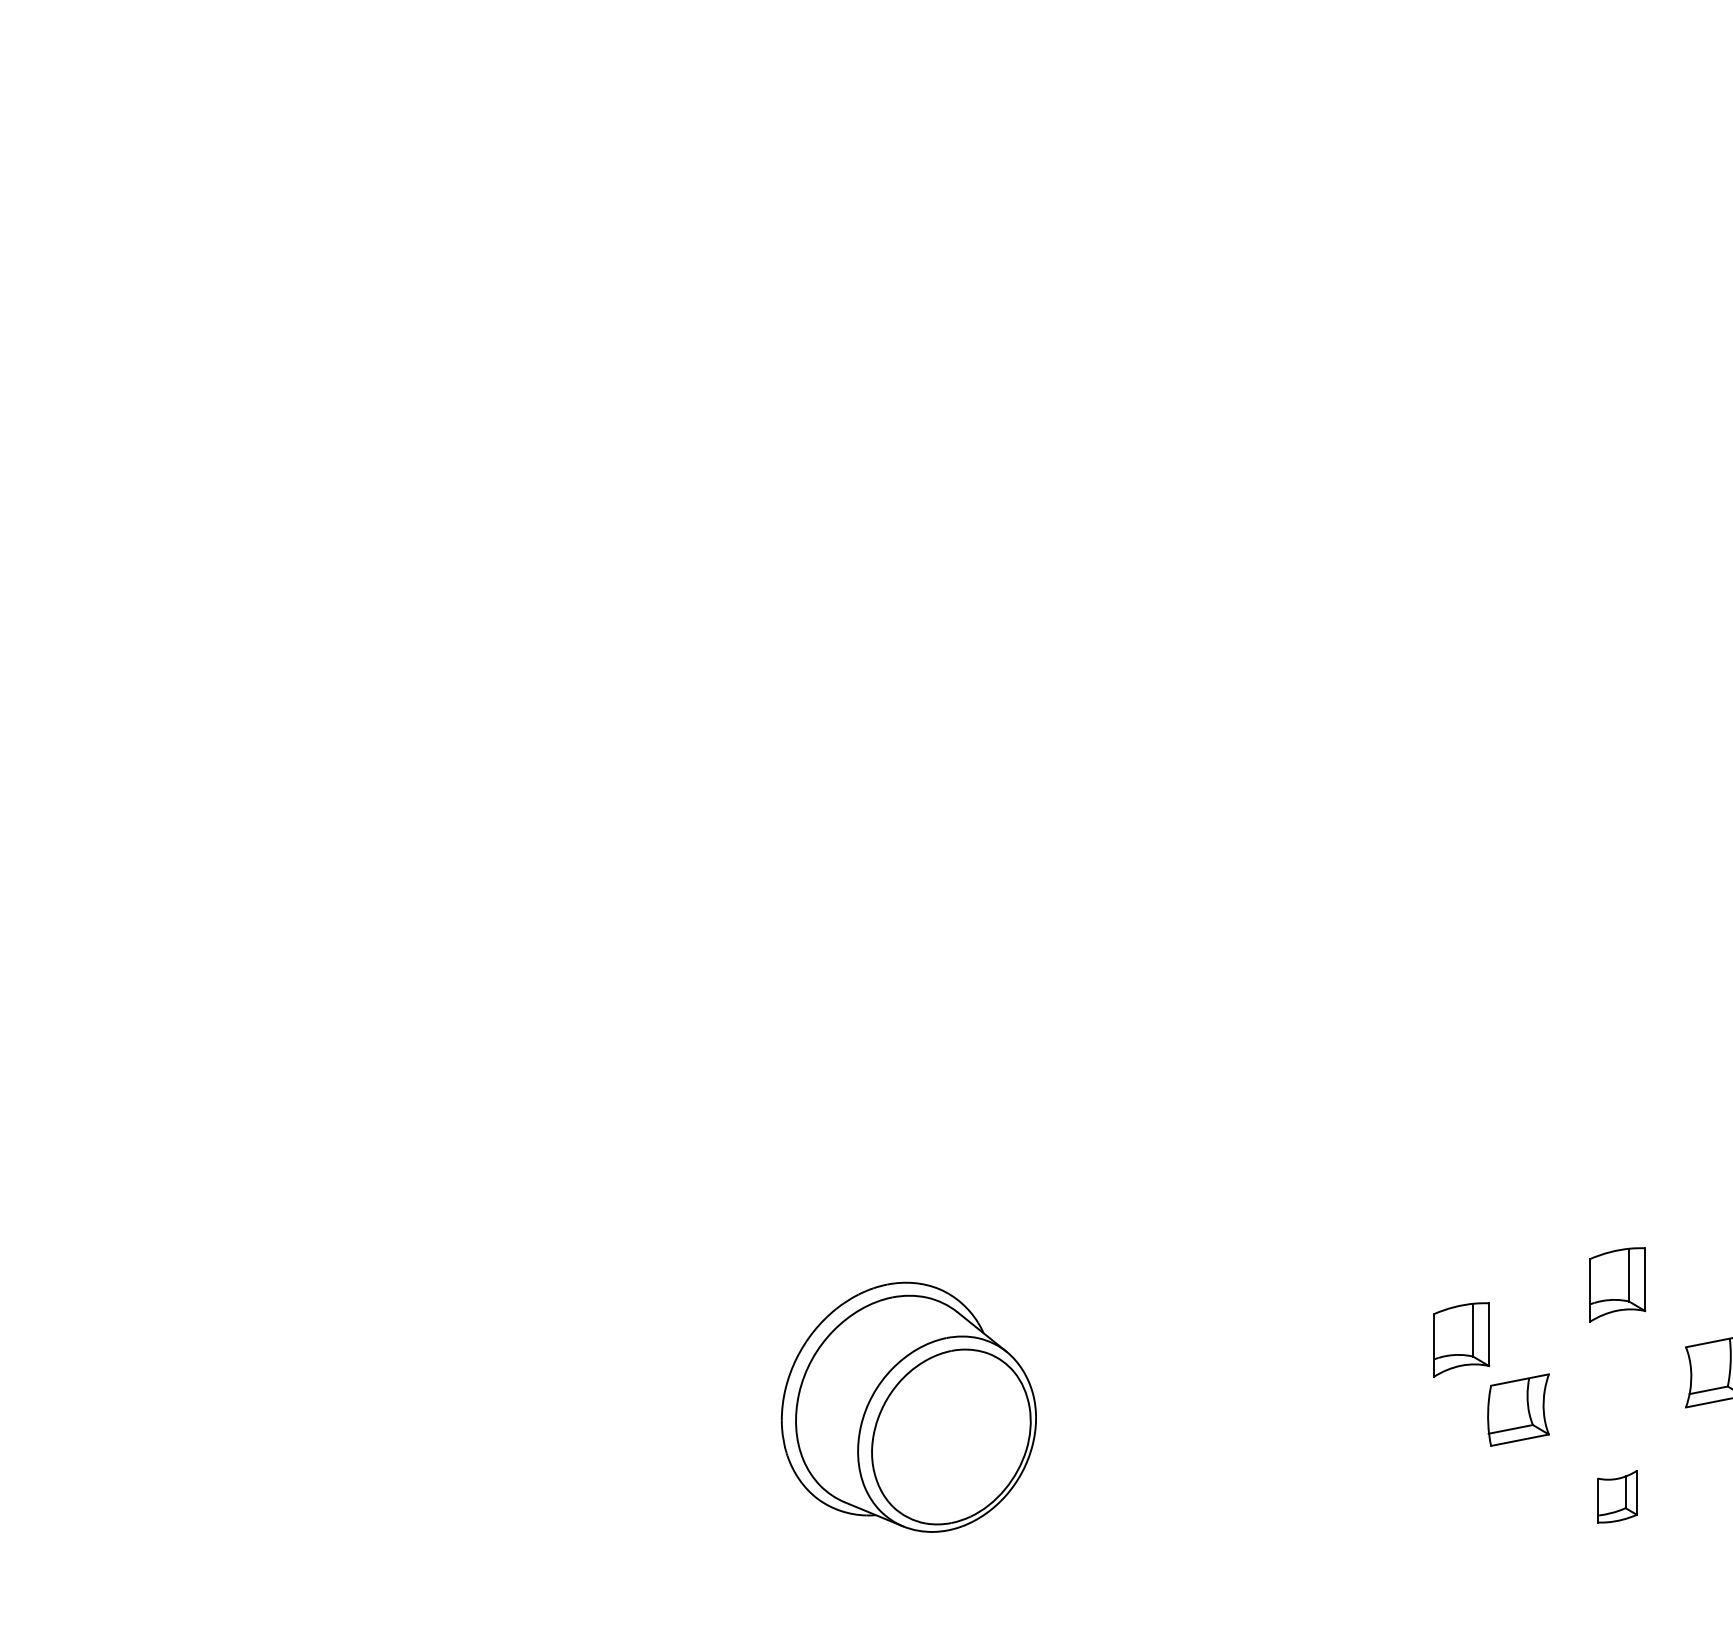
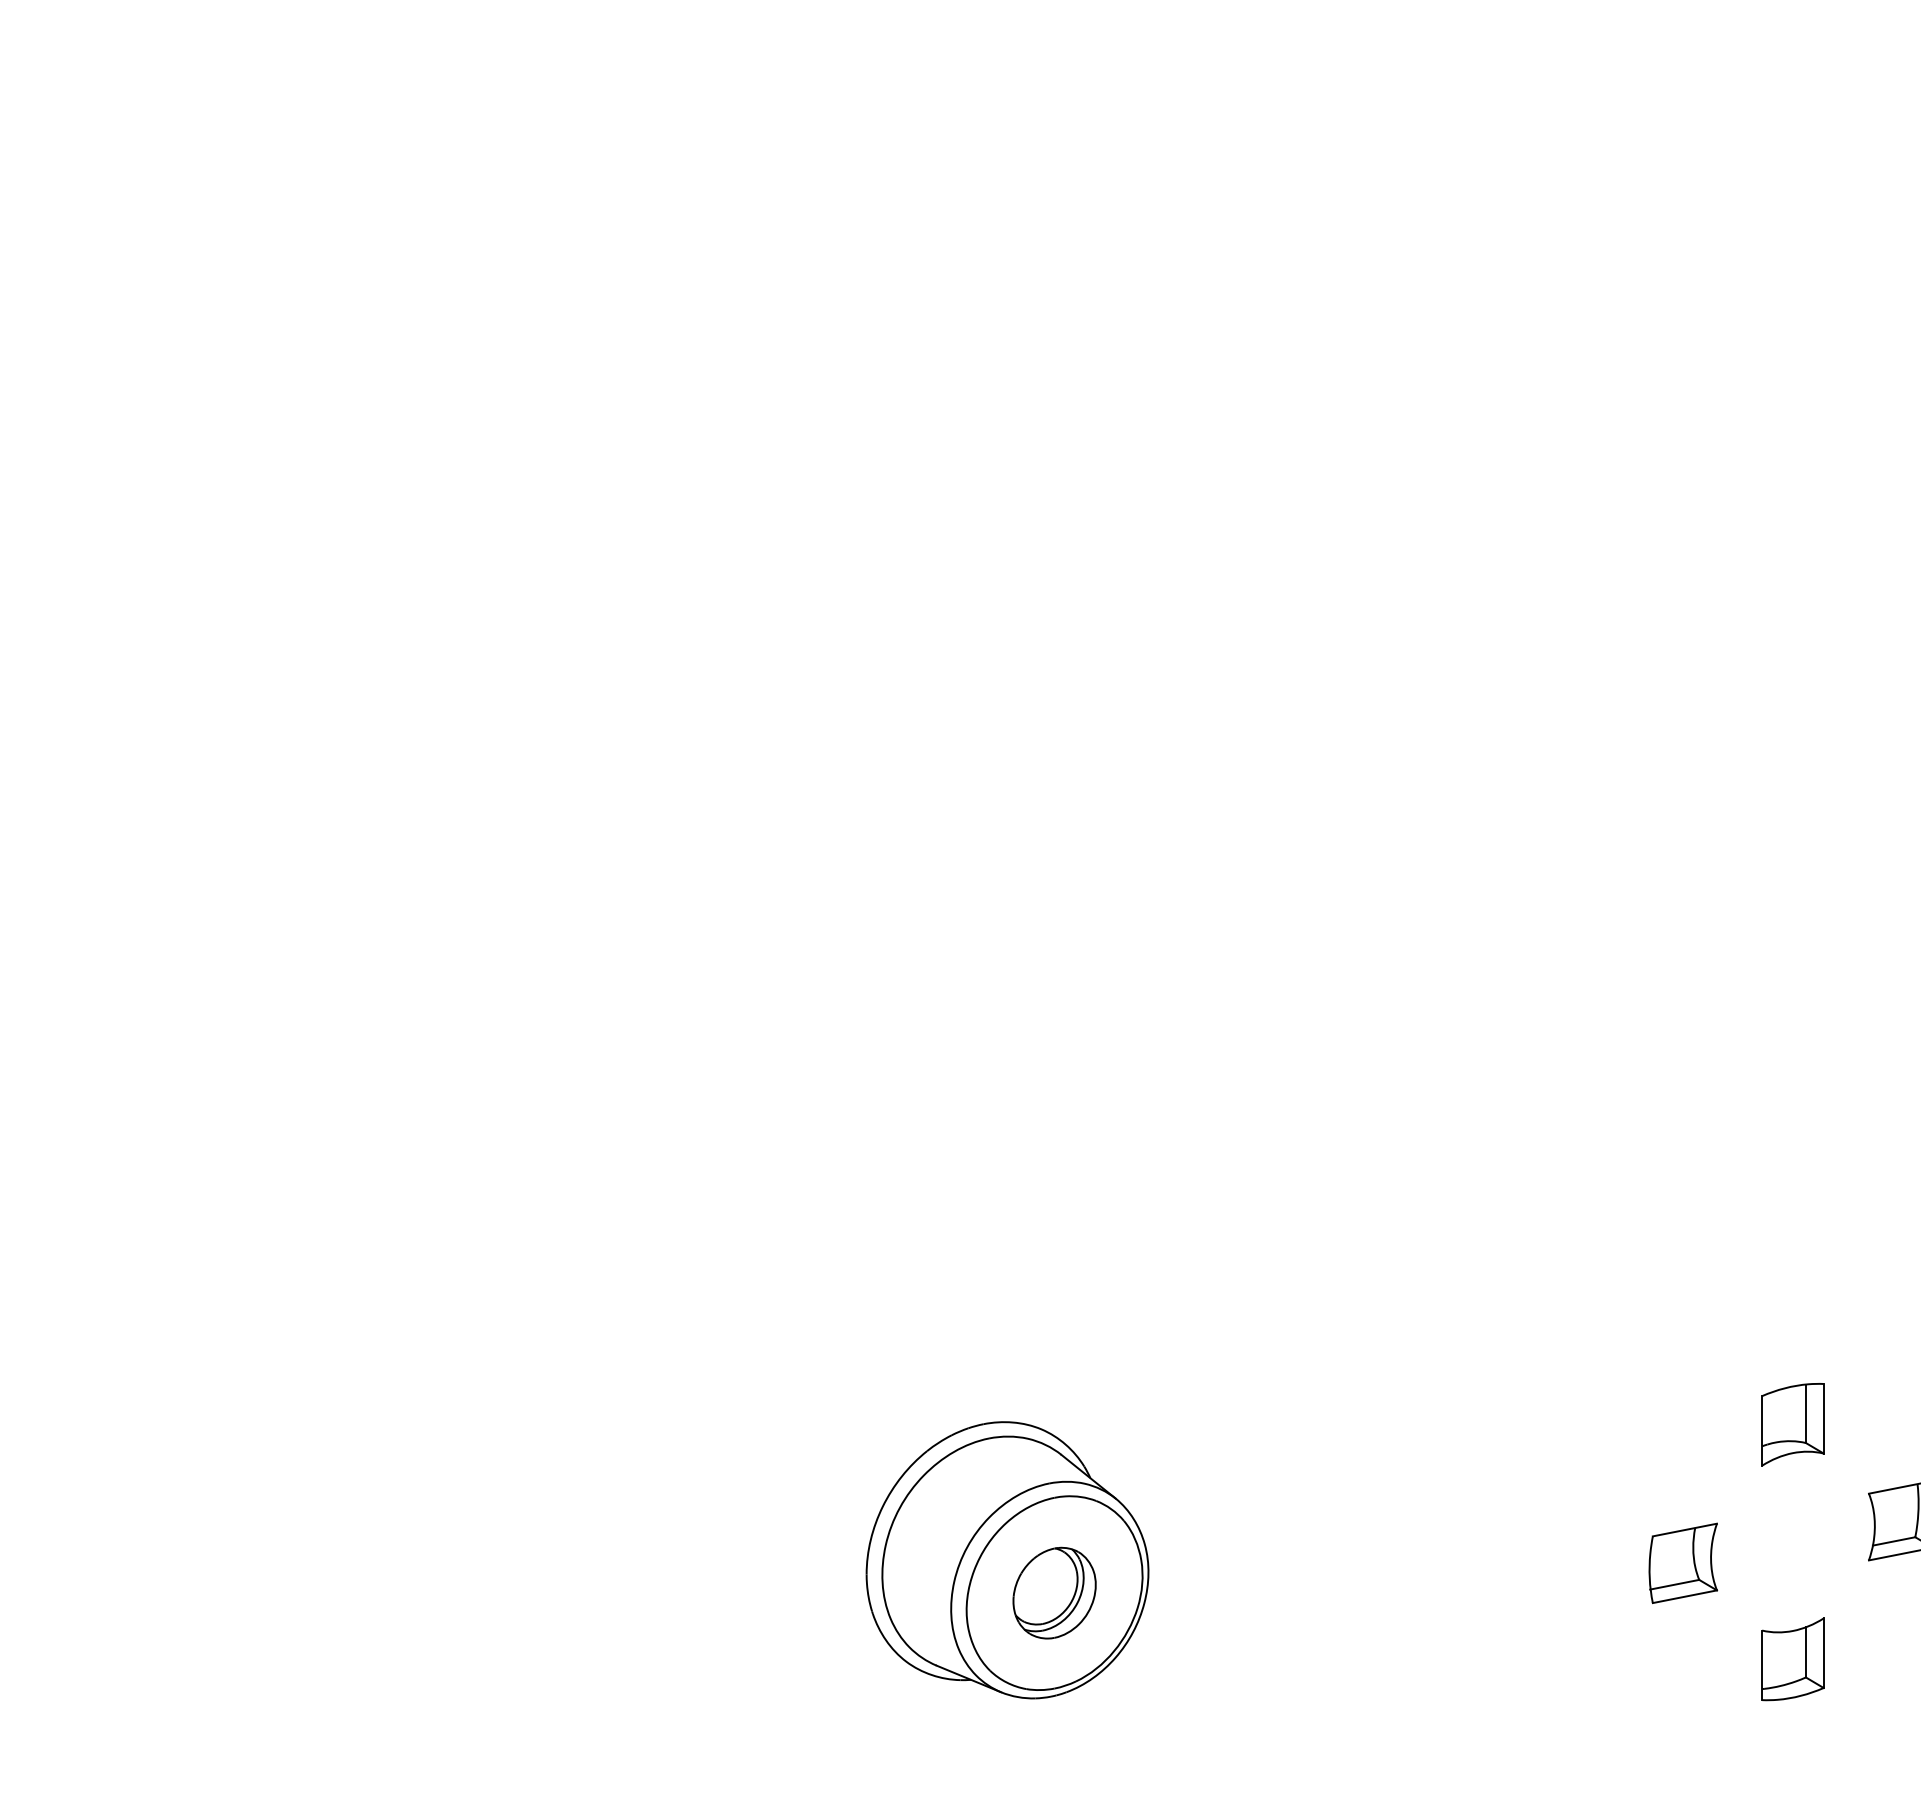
part: (1460, 1339) -> (1619, 1485), removed
part: (951, 1436) -> (1054, 1592), added
part: (1617, 1496) -> (1792, 1659), size x1.43

